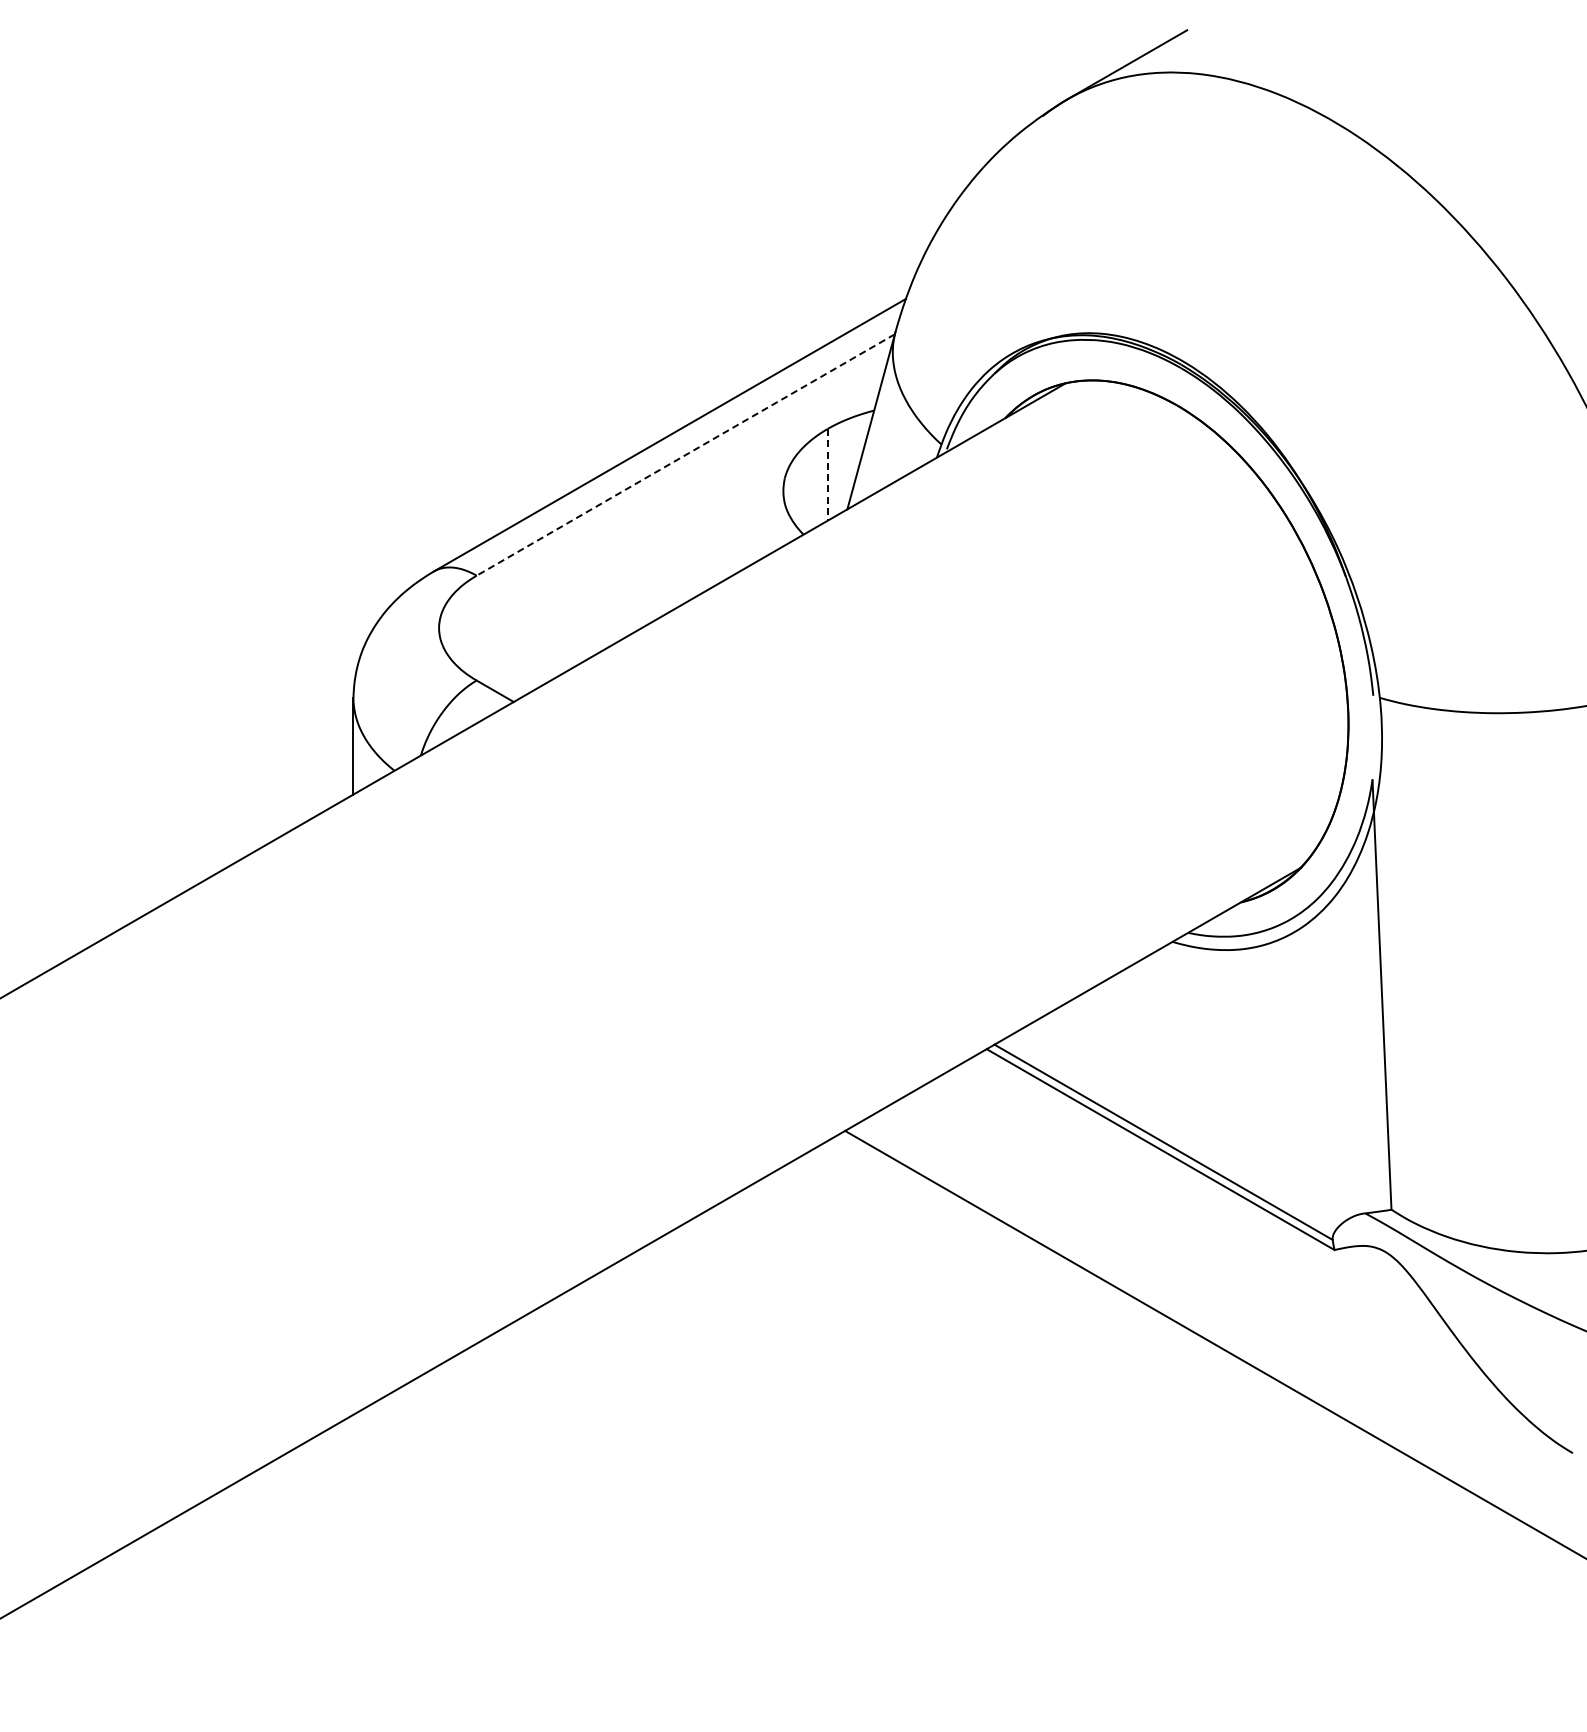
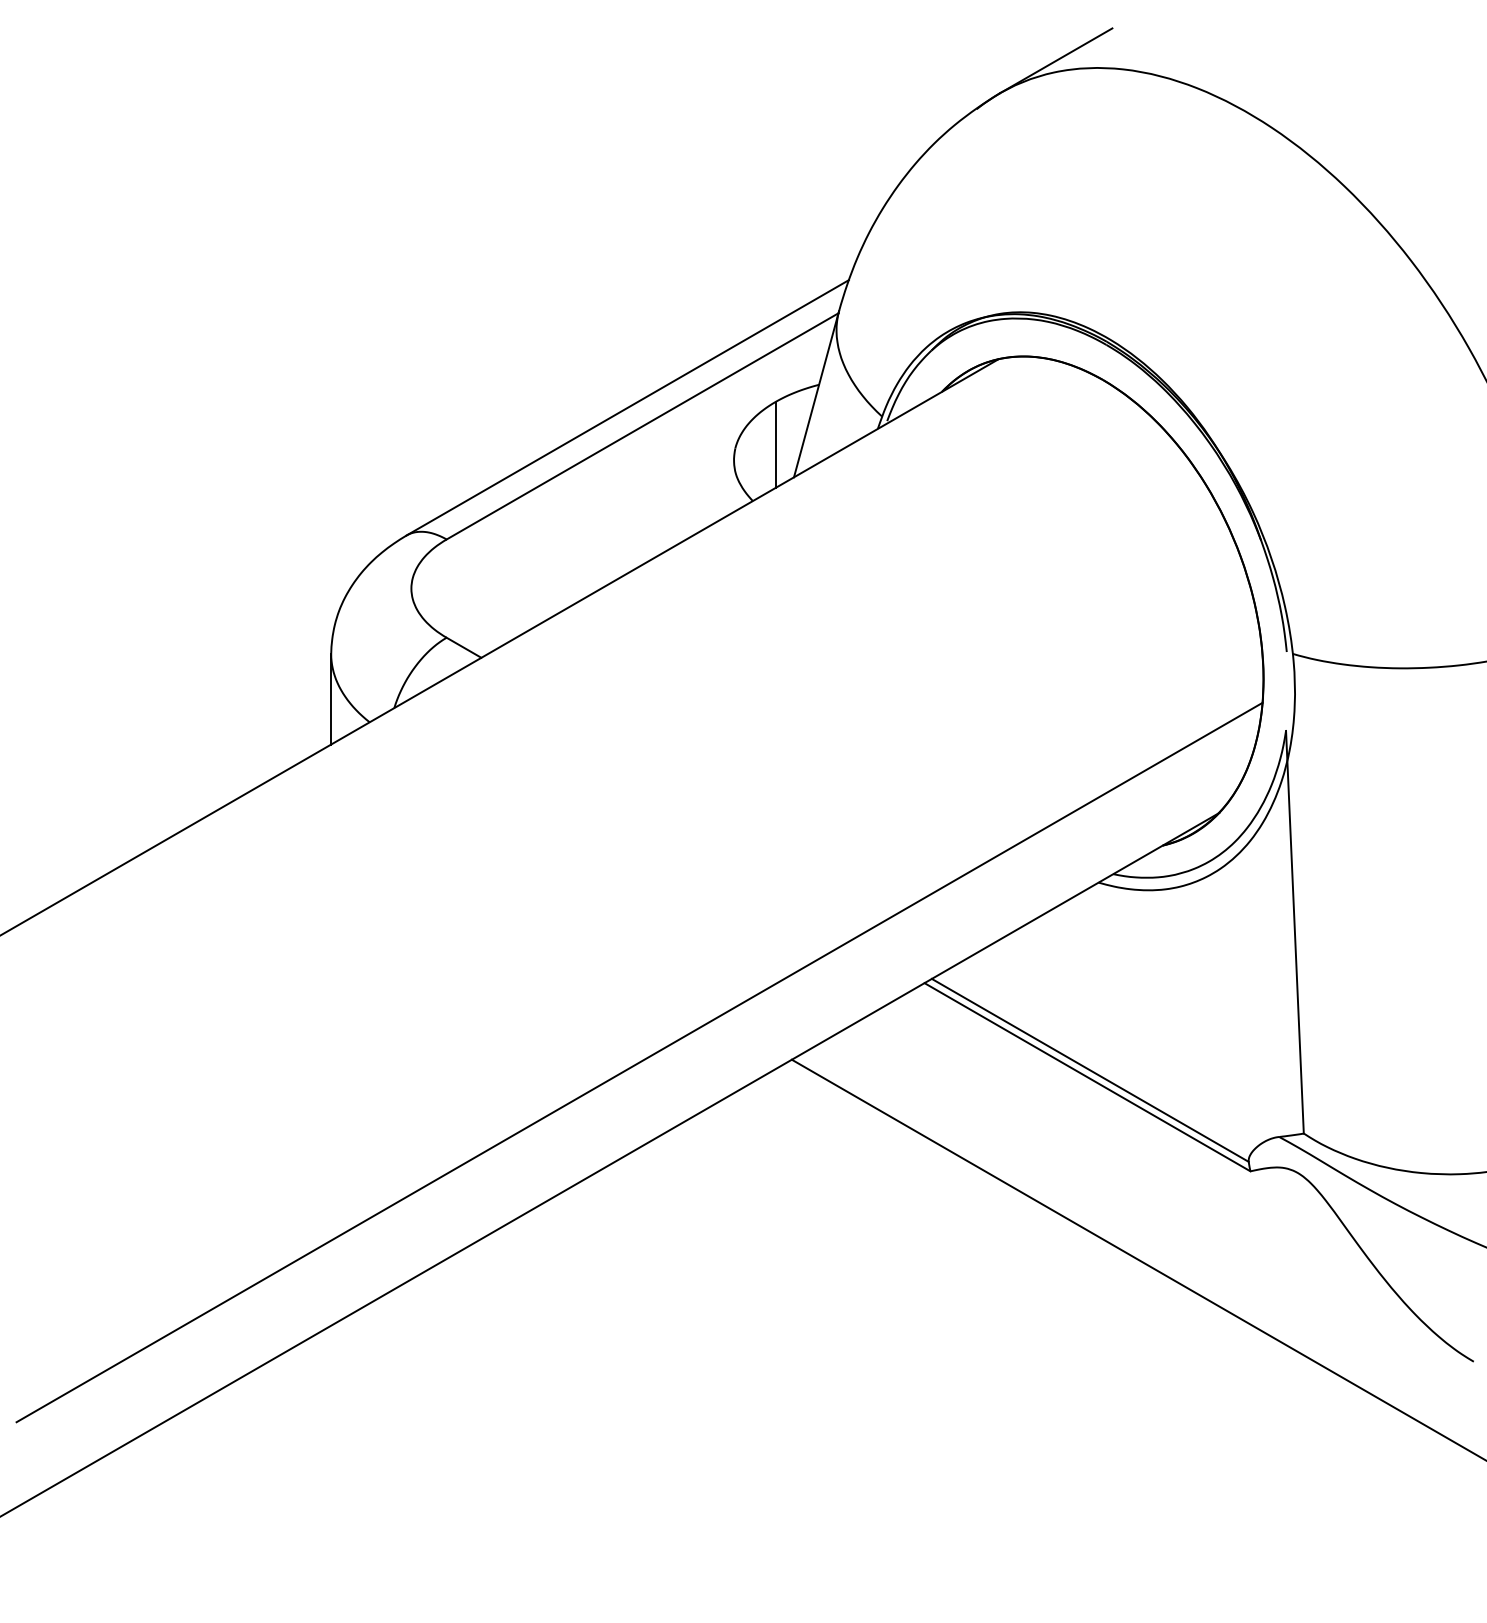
line: (685, 455) -> (642, 426), dashed -> solid
line: (827, 474) -> (775, 444), dashed -> solid
line: (682, 1133) -> (639, 1062), added

